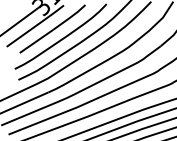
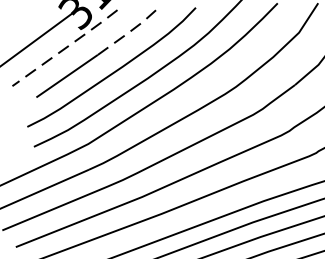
line: (70, 17) -> (129, 32), solid -> dashed
line: (36, 25) -> (67, 46), solid -> dashed

